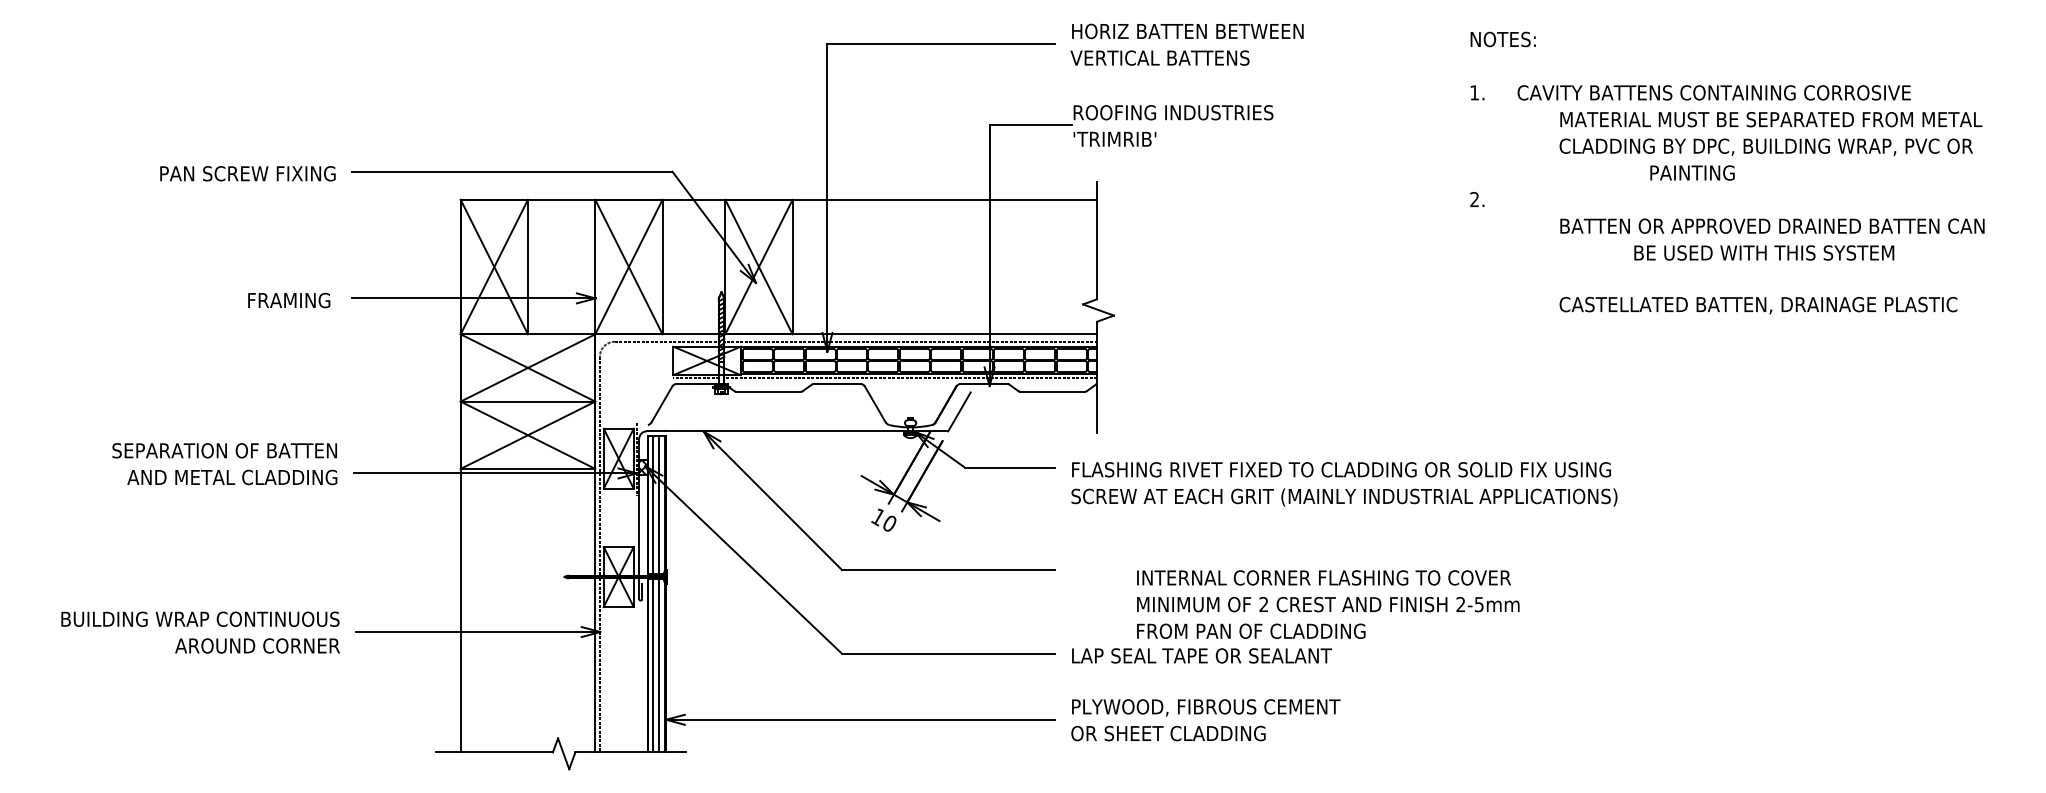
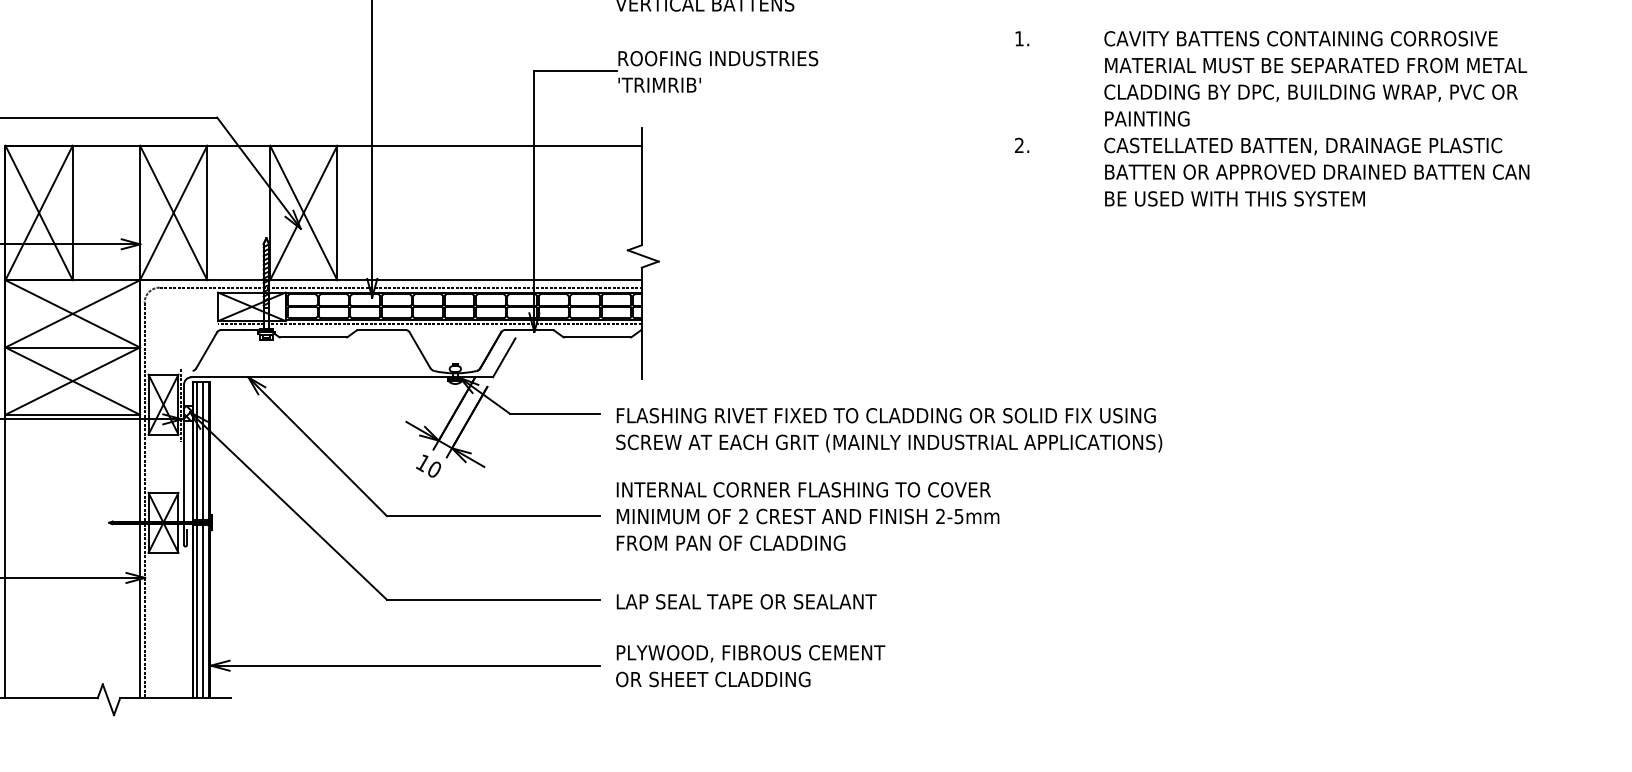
text: (1713, 92) -> (1300, 38), moved
text: (1692, 172) -> (1147, 118), moved
text: (1764, 252) -> (1235, 198), moved
text: (1758, 305) -> (1303, 146), moved
text: (1328, 604) -> (808, 516), moved

